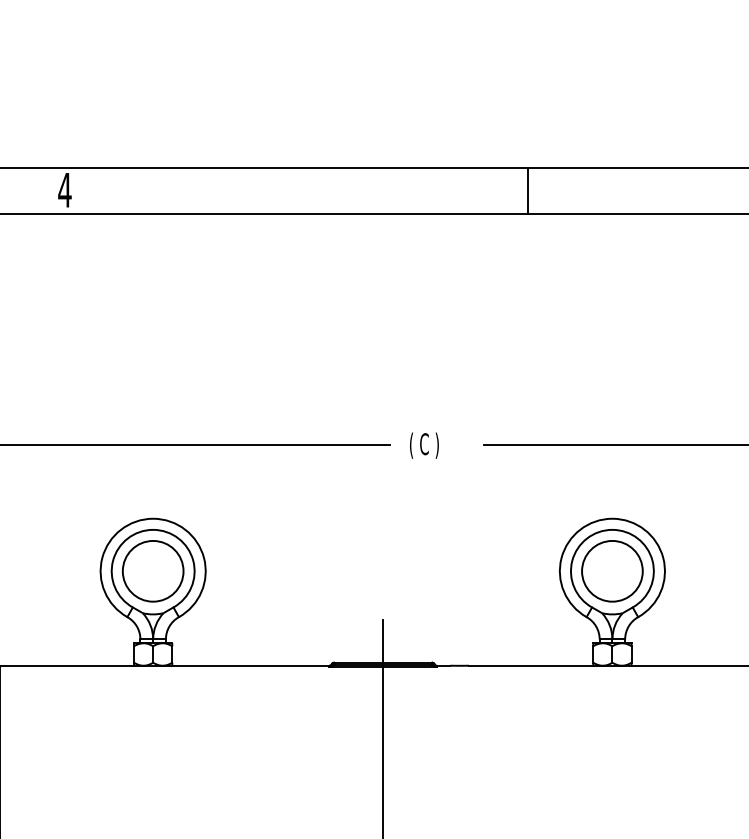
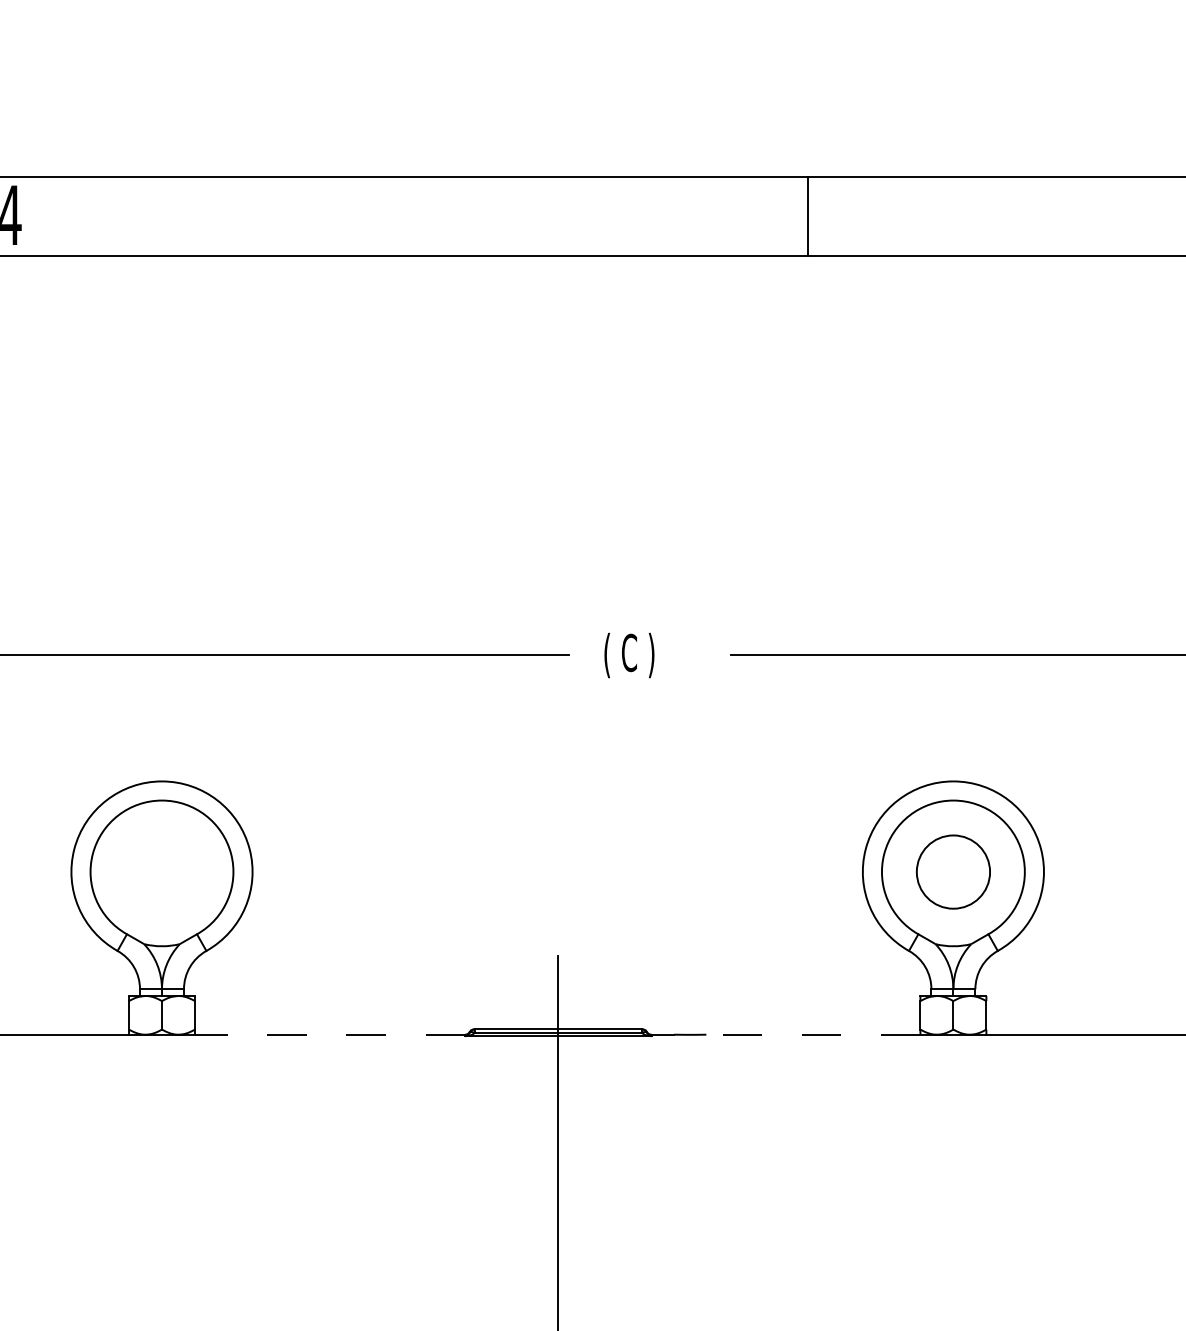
circle: (152, 571) -> (160, 872), removed
circle: (612, 571) -> (953, 872), size x0.7
line: (250, 665) -> (329, 1034), solid -> dashed
line: (530, 665) -> (812, 1034), solid -> dashed

